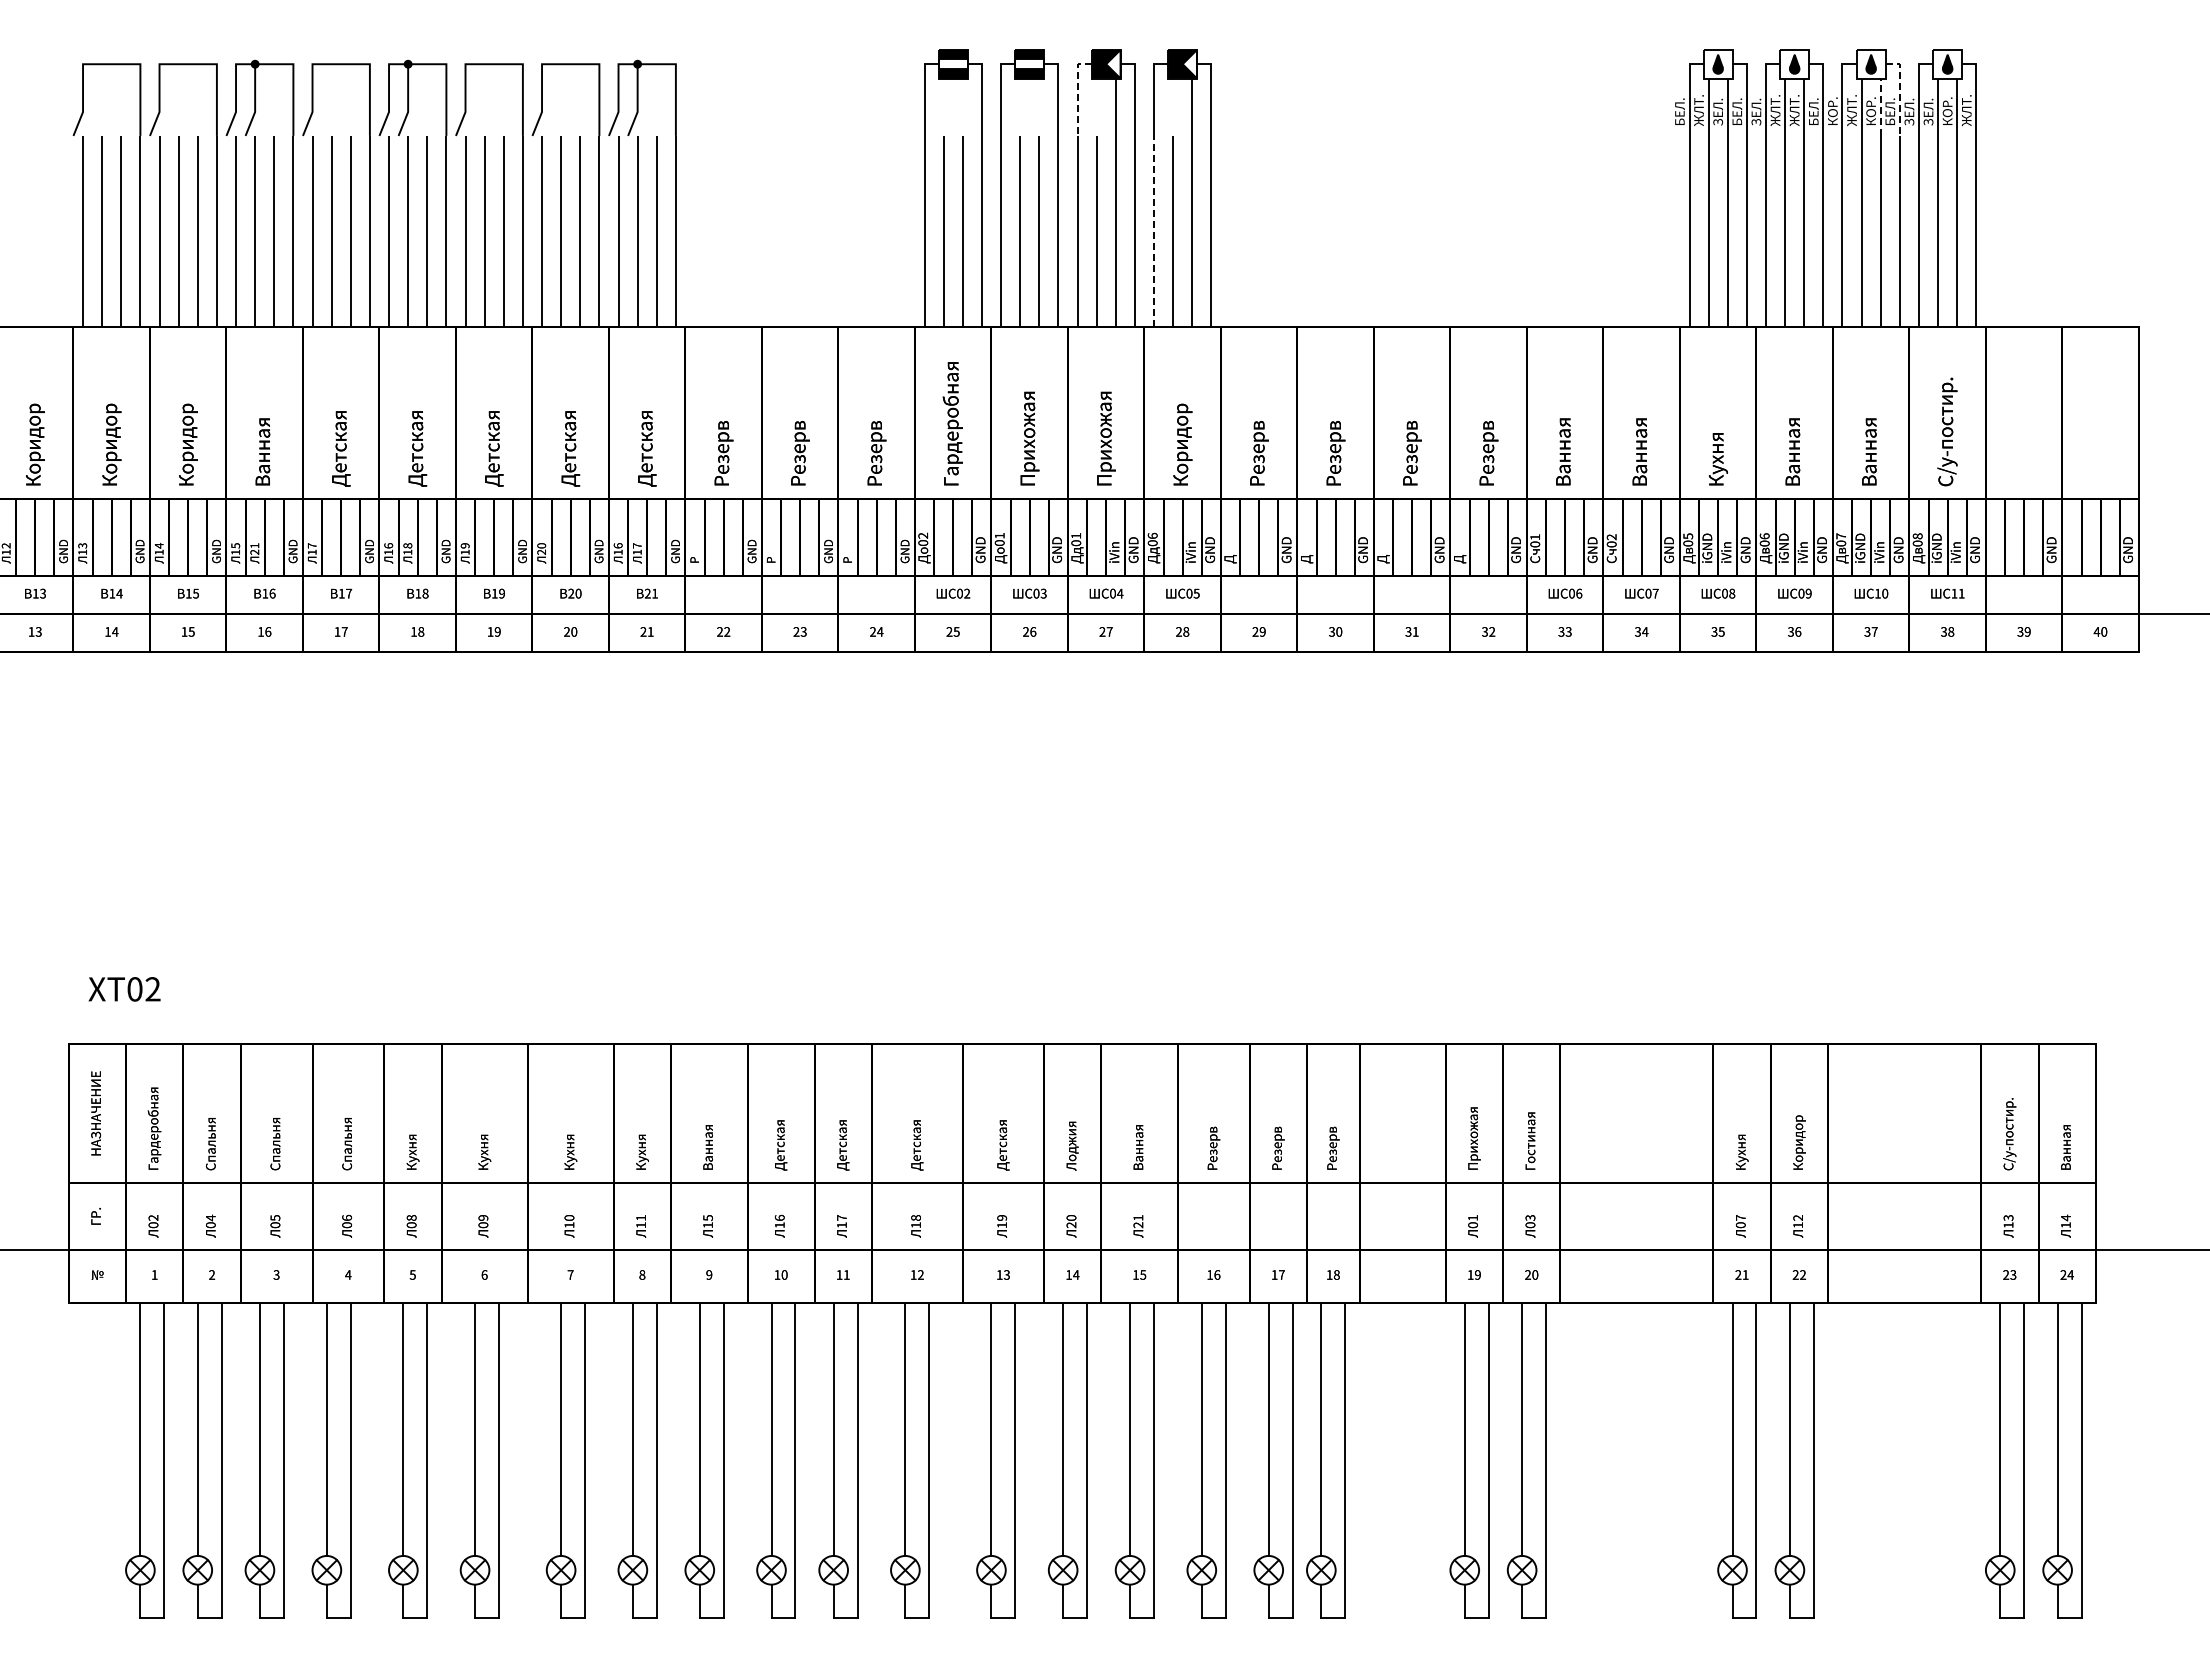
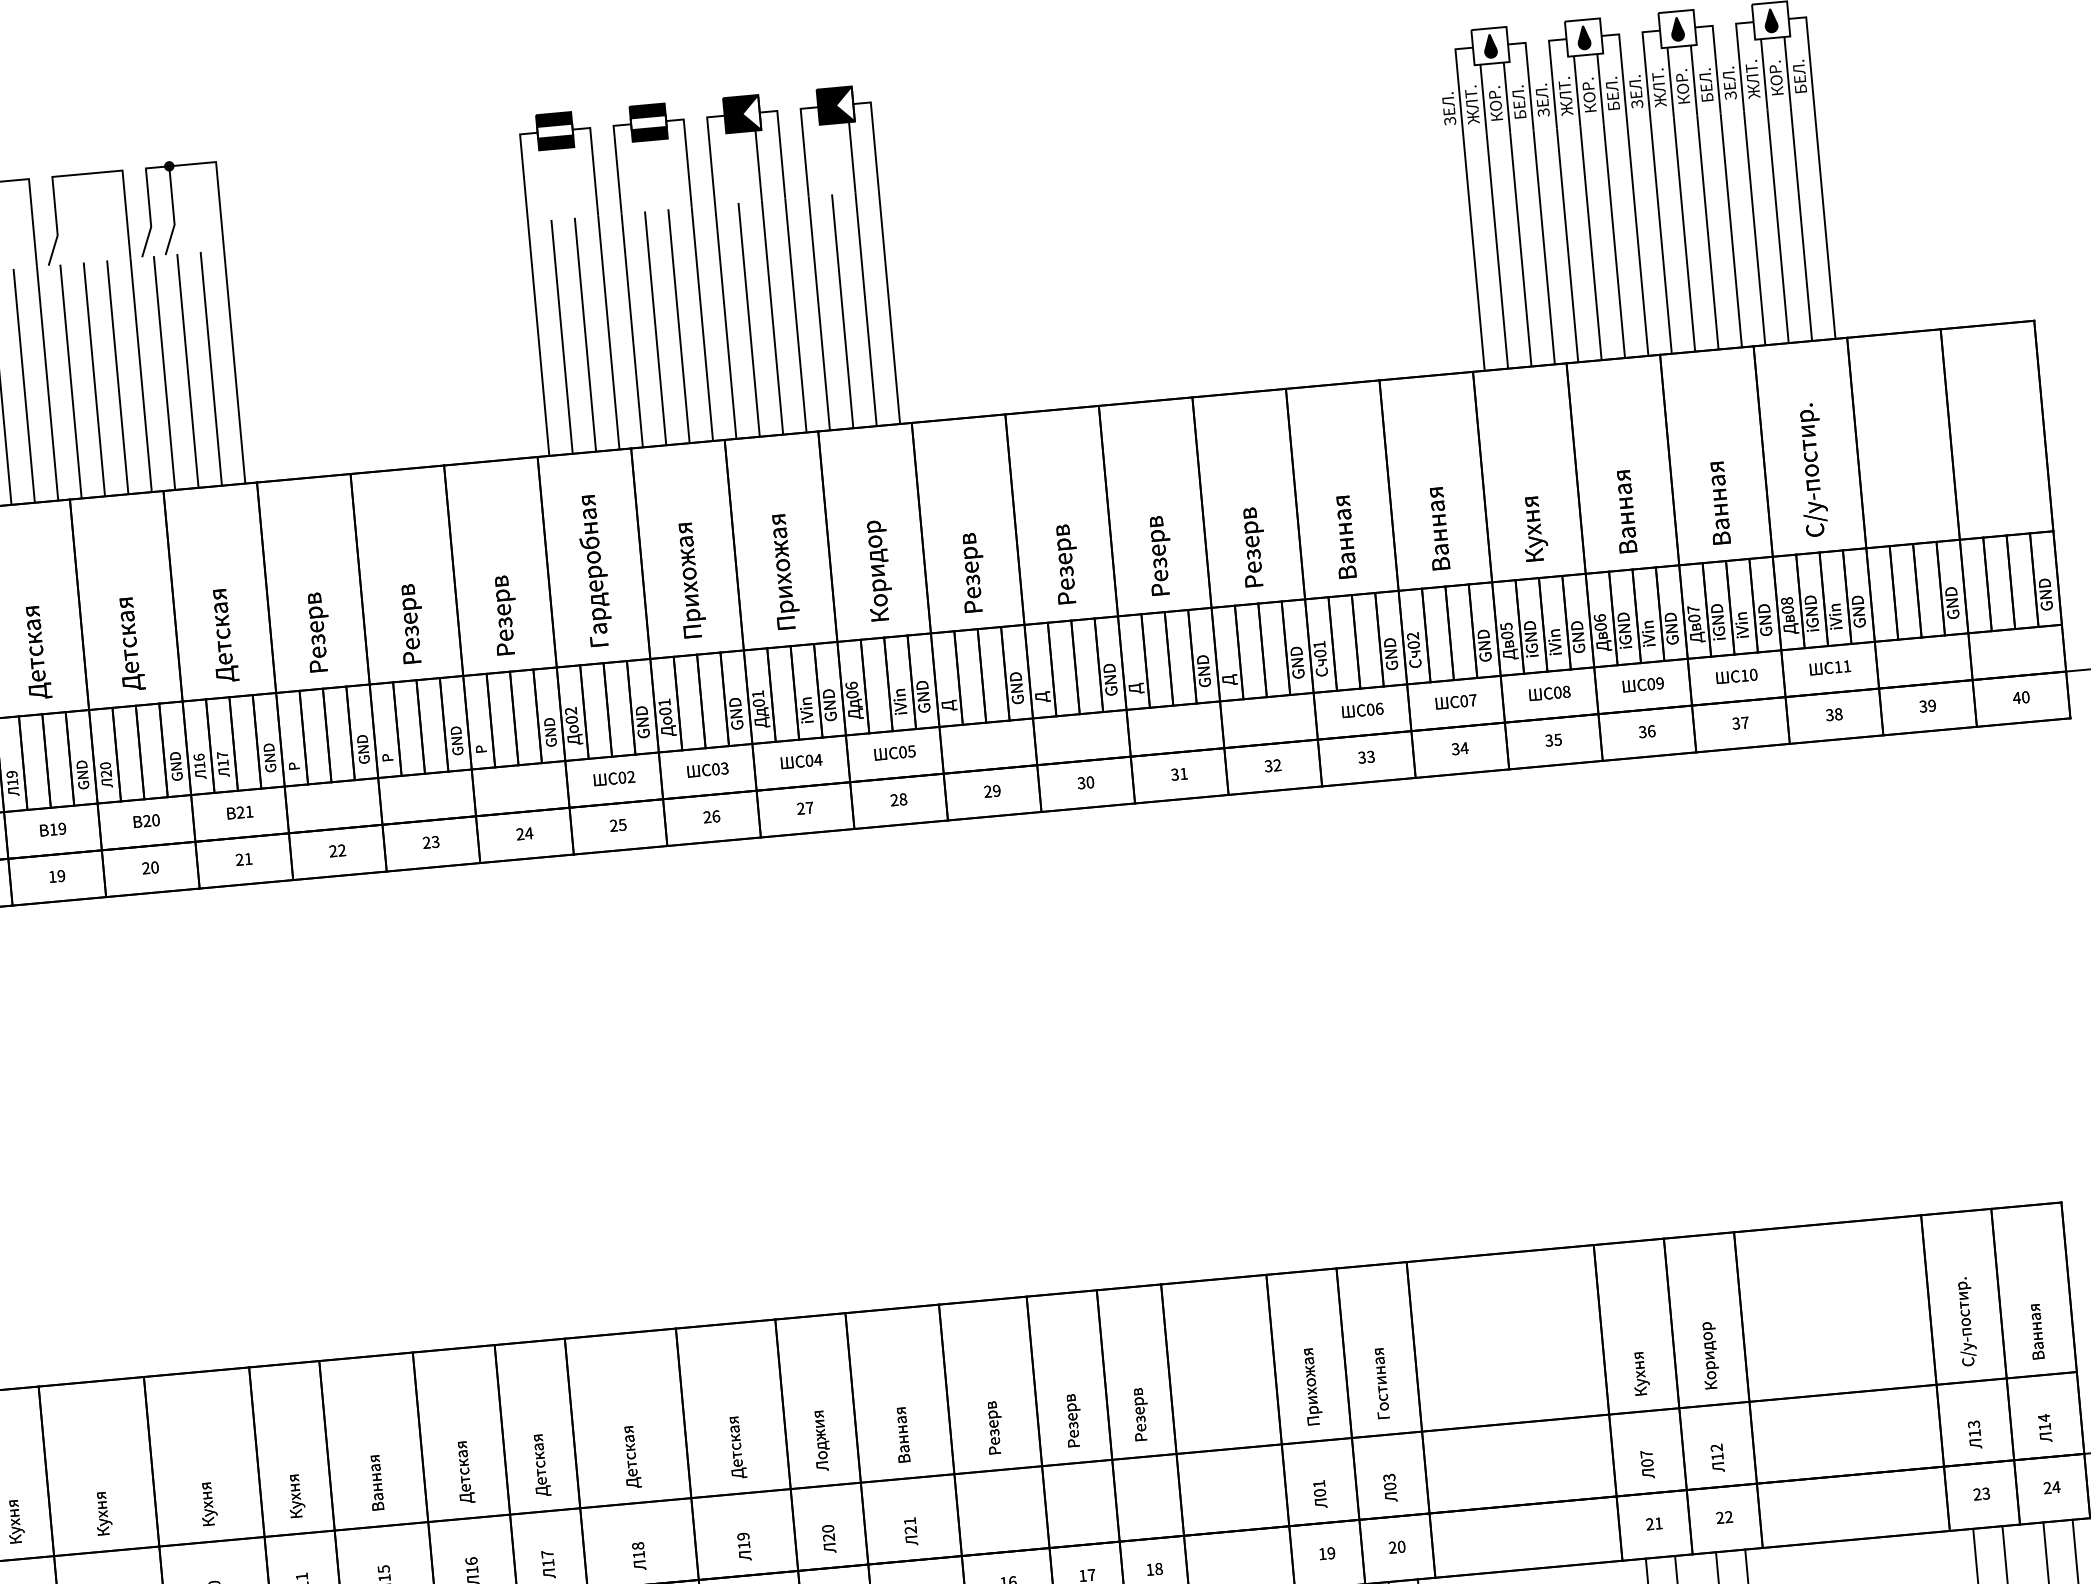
line: (1077, 92) -> (710, 151), dashed -> solid
line: (1899, 92) -> (1715, 60), dashed -> solid
line: (1880, 107) -> (1693, 80), dashed -> solid
text: (1794, 110) -> (1588, 94), ЖЛТ. -> КОР.
text: (1928, 110) -> (1752, 79), ЗЕЛ. -> ЖЛТ.
text: (1966, 110) -> (1799, 75), ЖЛТ. -> БЕЛ.
text: (1679, 111) -> (1448, 108), БЕЛ. -> ЗЕЛ.
text: (1718, 111) -> (1496, 103), ЗЕЛ. -> КОР.
text: (1832, 111) -> (1635, 91), КОР. -> ЗЕЛ.
line: (1154, 231) -> (819, 313), dashed -> solid

